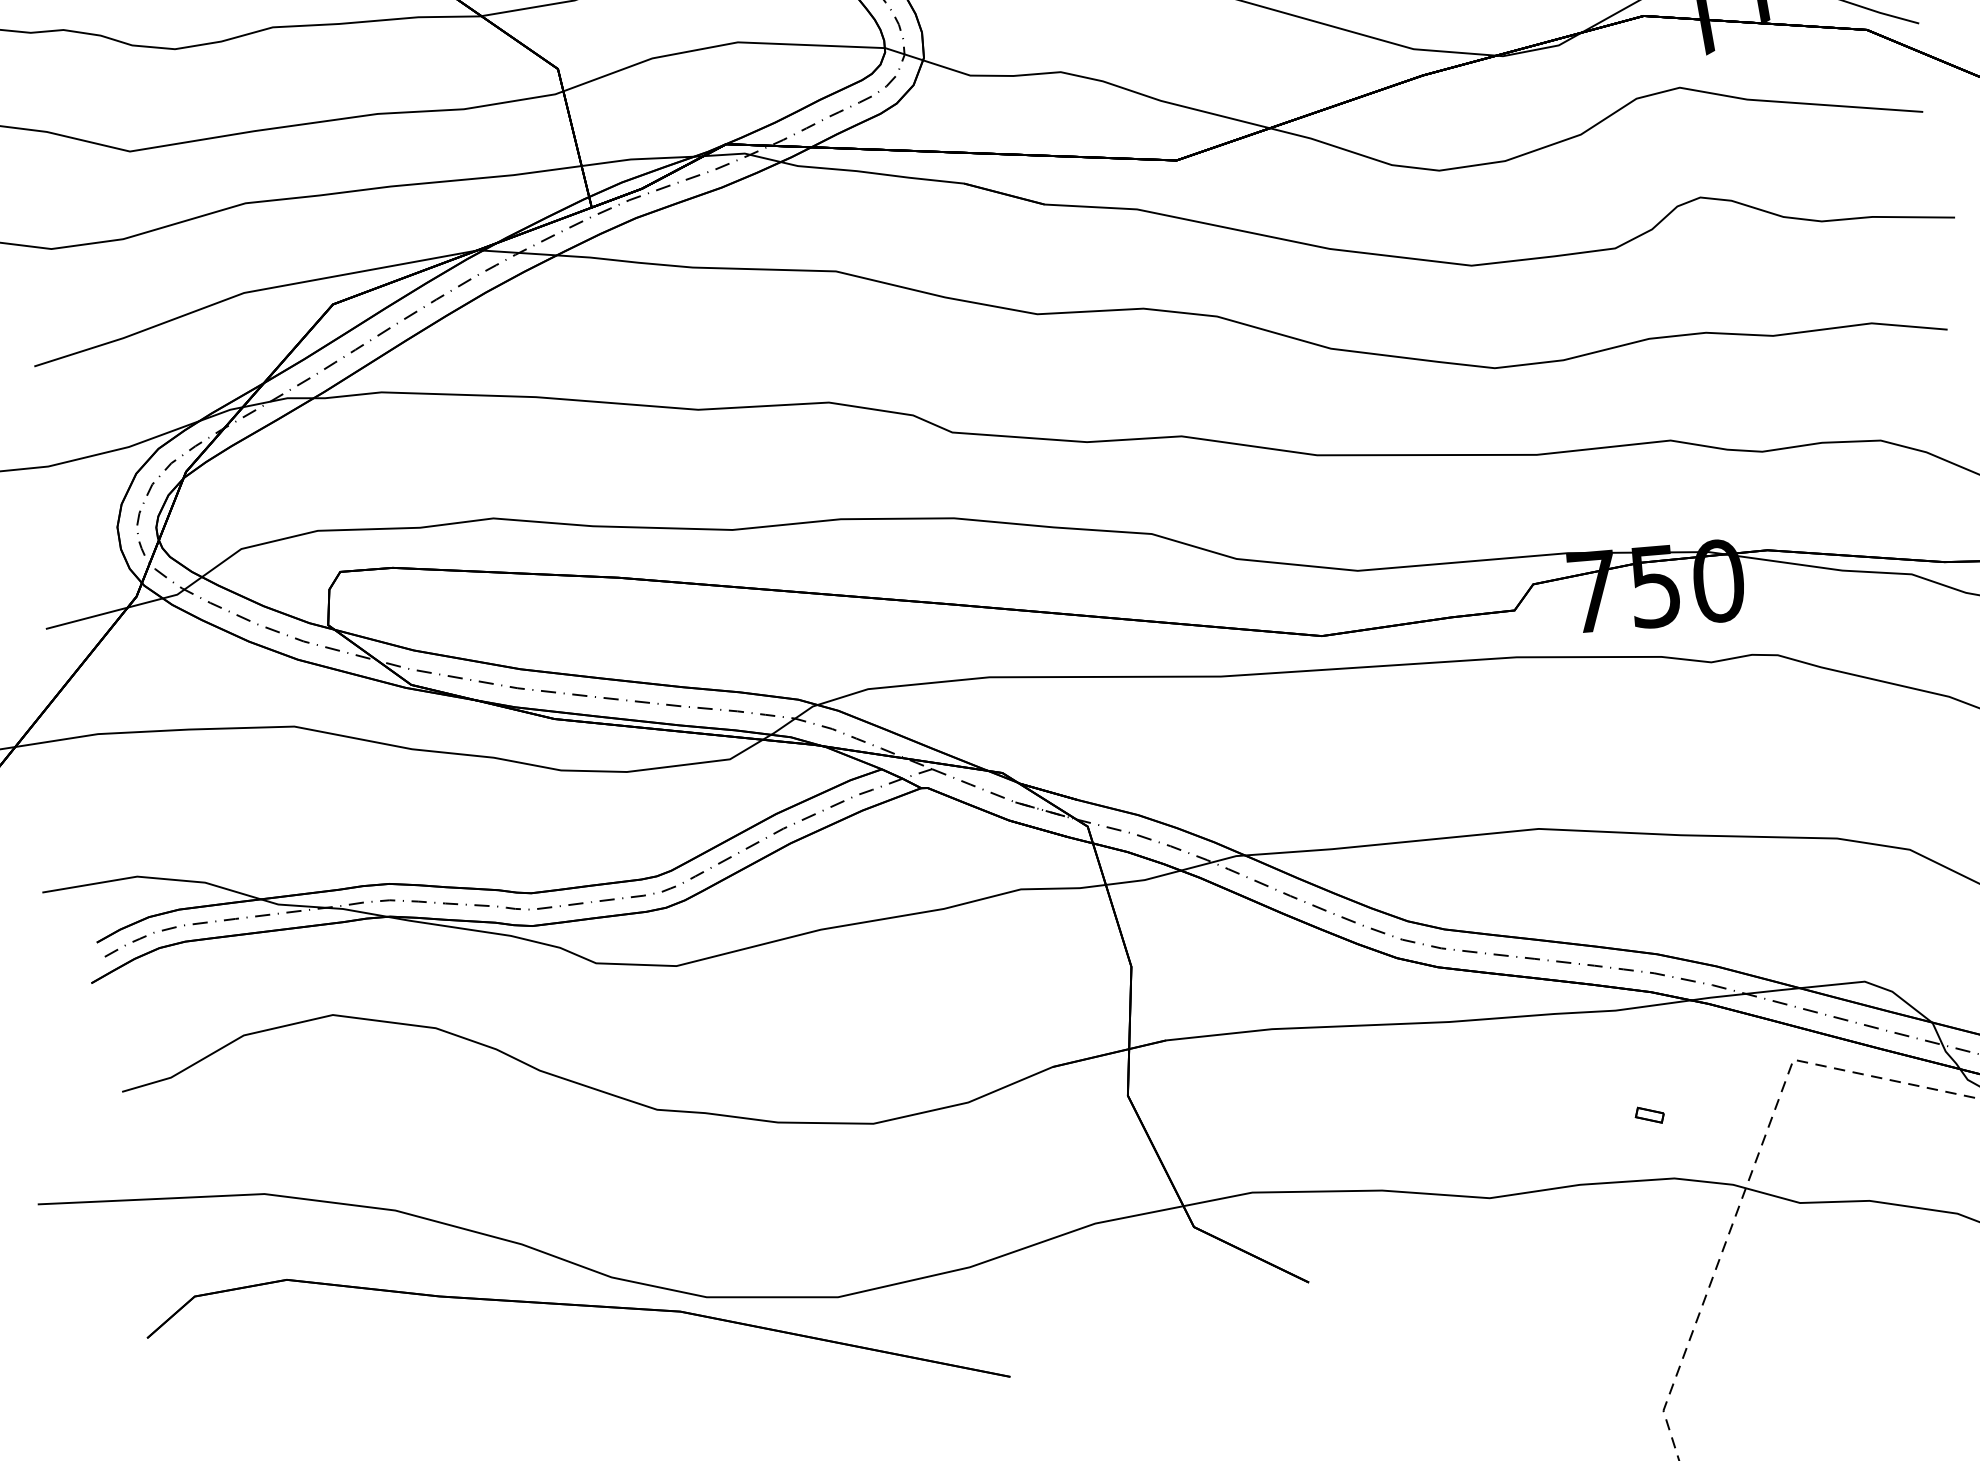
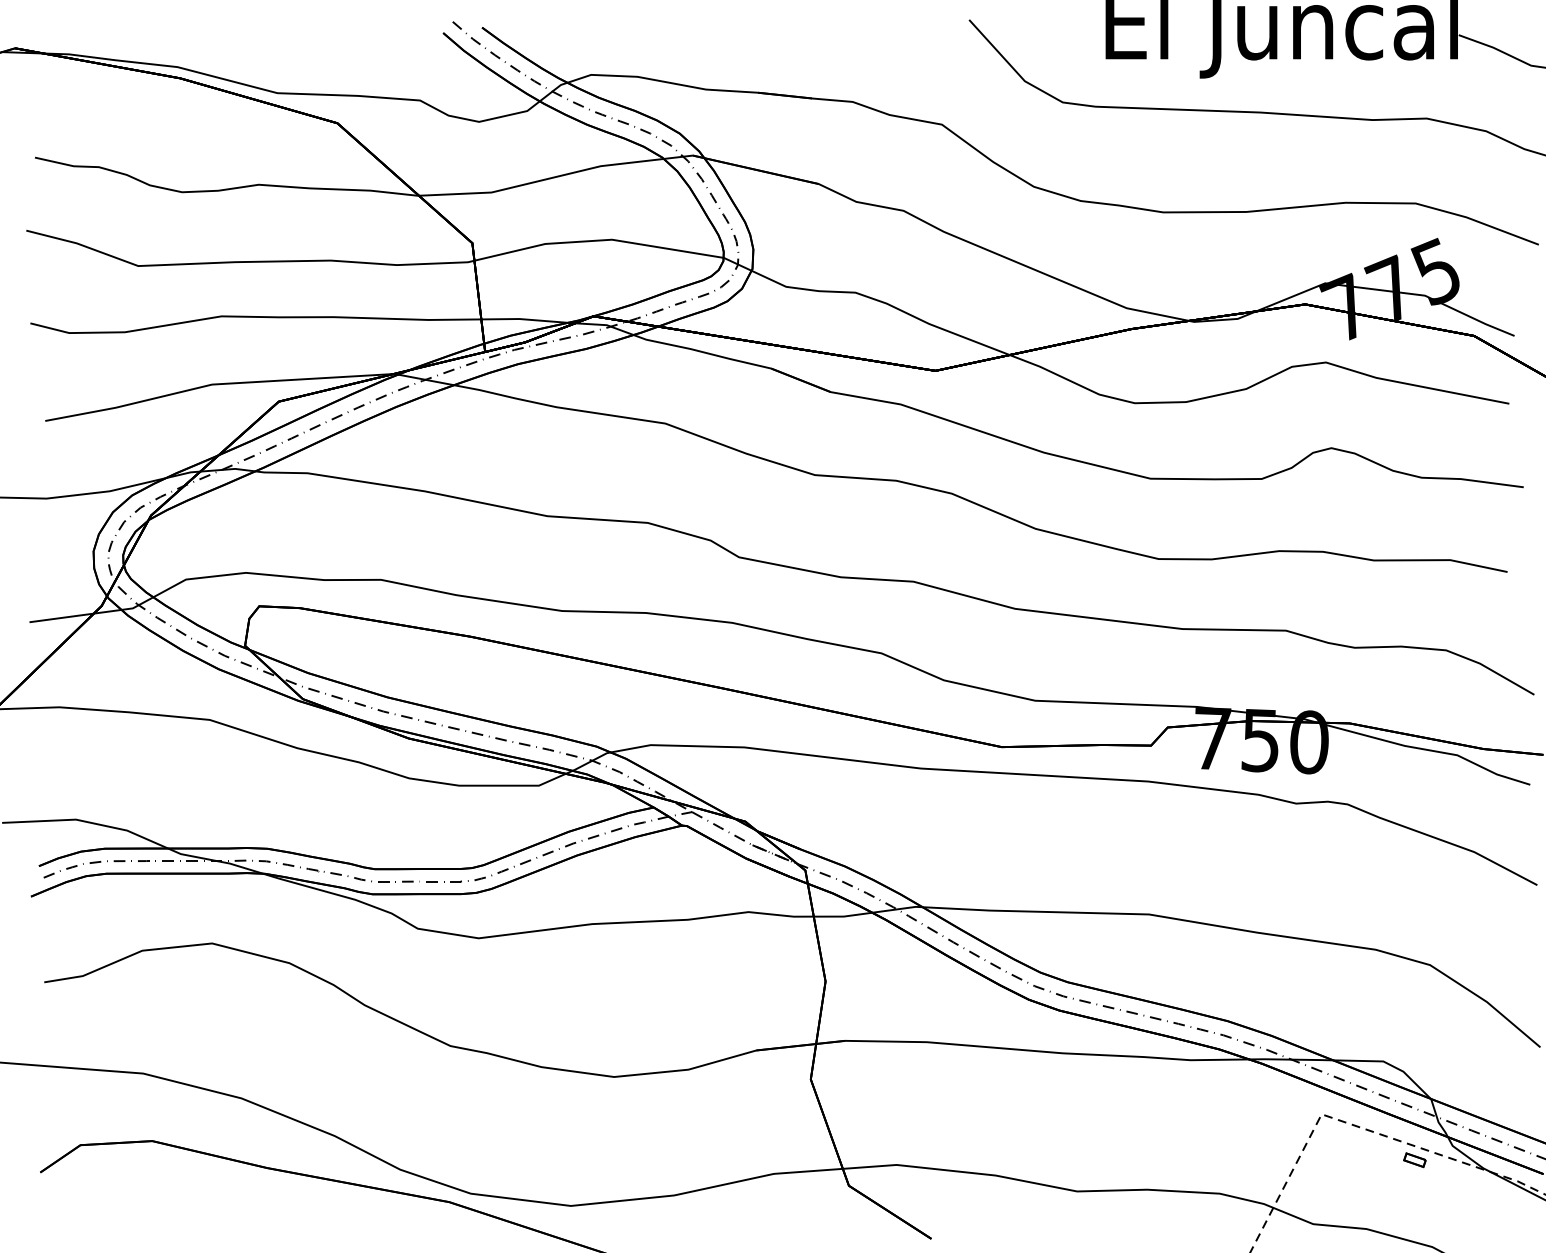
part: (1649, 1115) -> (1414, 1160), moved

